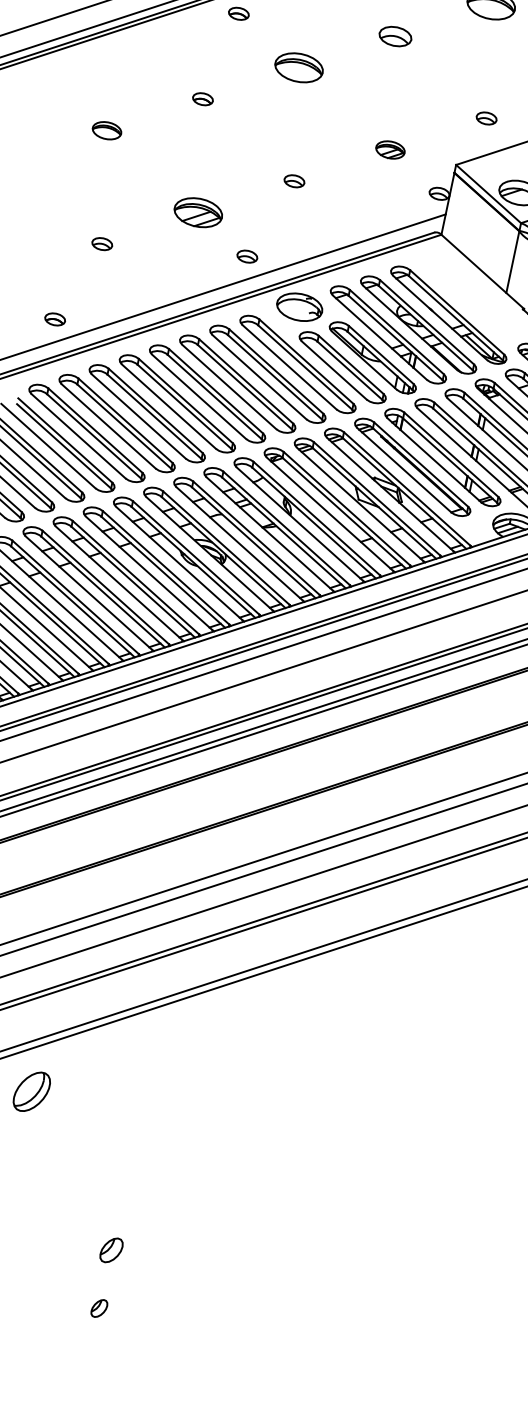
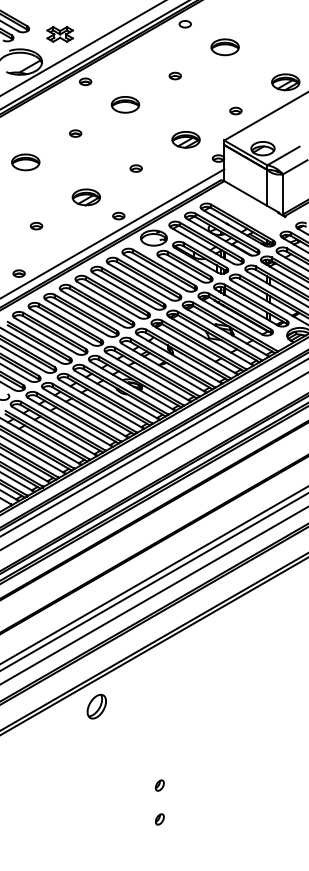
part: (393, 35) -> (174, 75), size x0.62
part: (106, 130) -> (25, 162), size x1.67
part: (389, 149) -> (185, 139), size x1.67
part: (111, 1249) -> (159, 785), size x0.71

